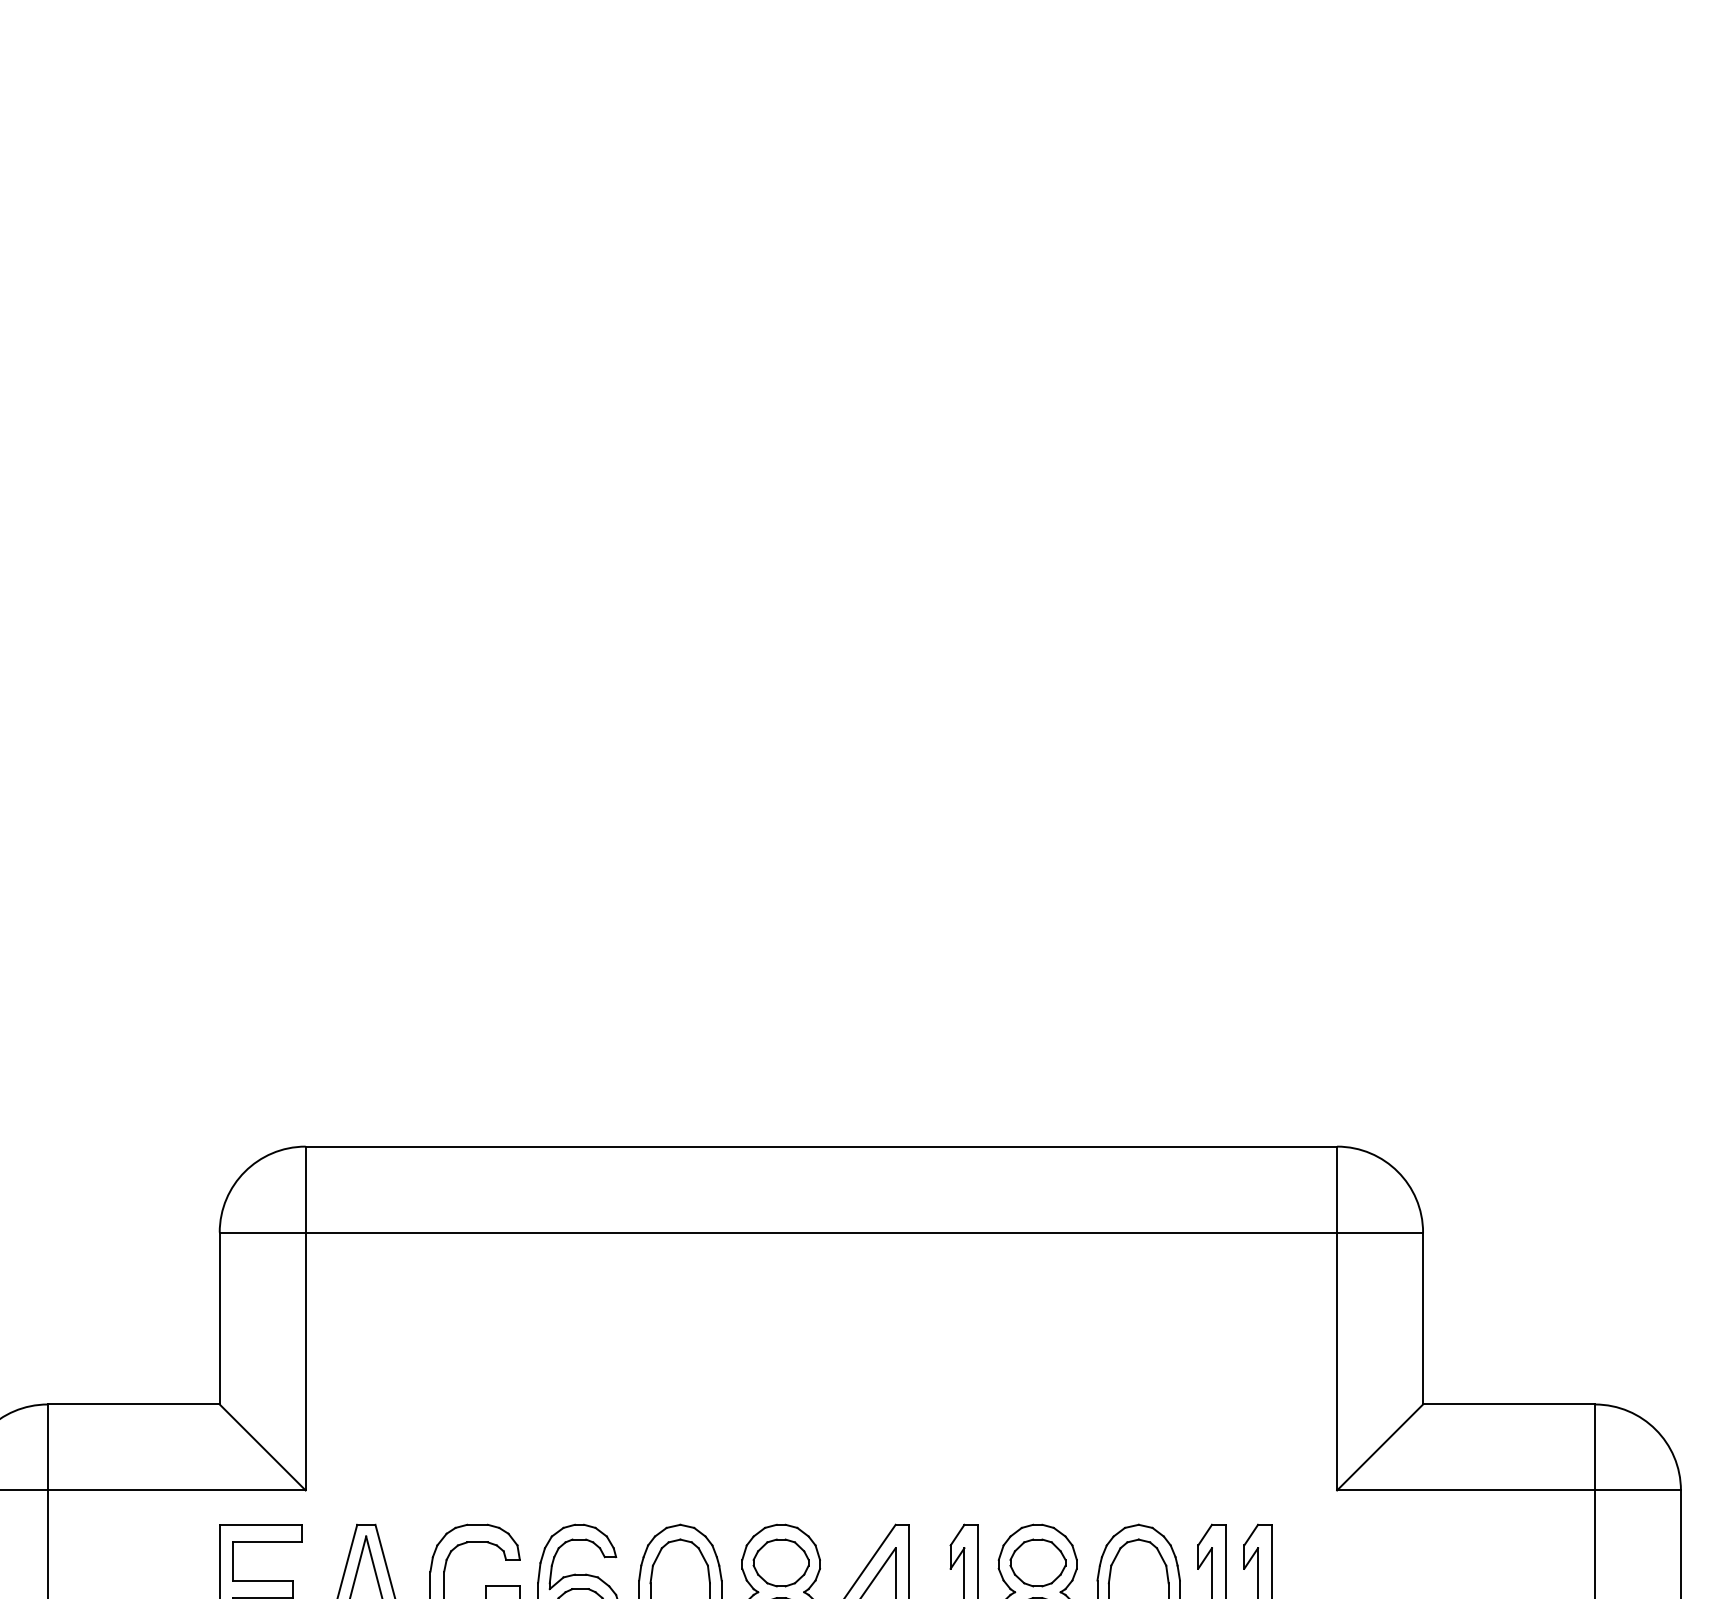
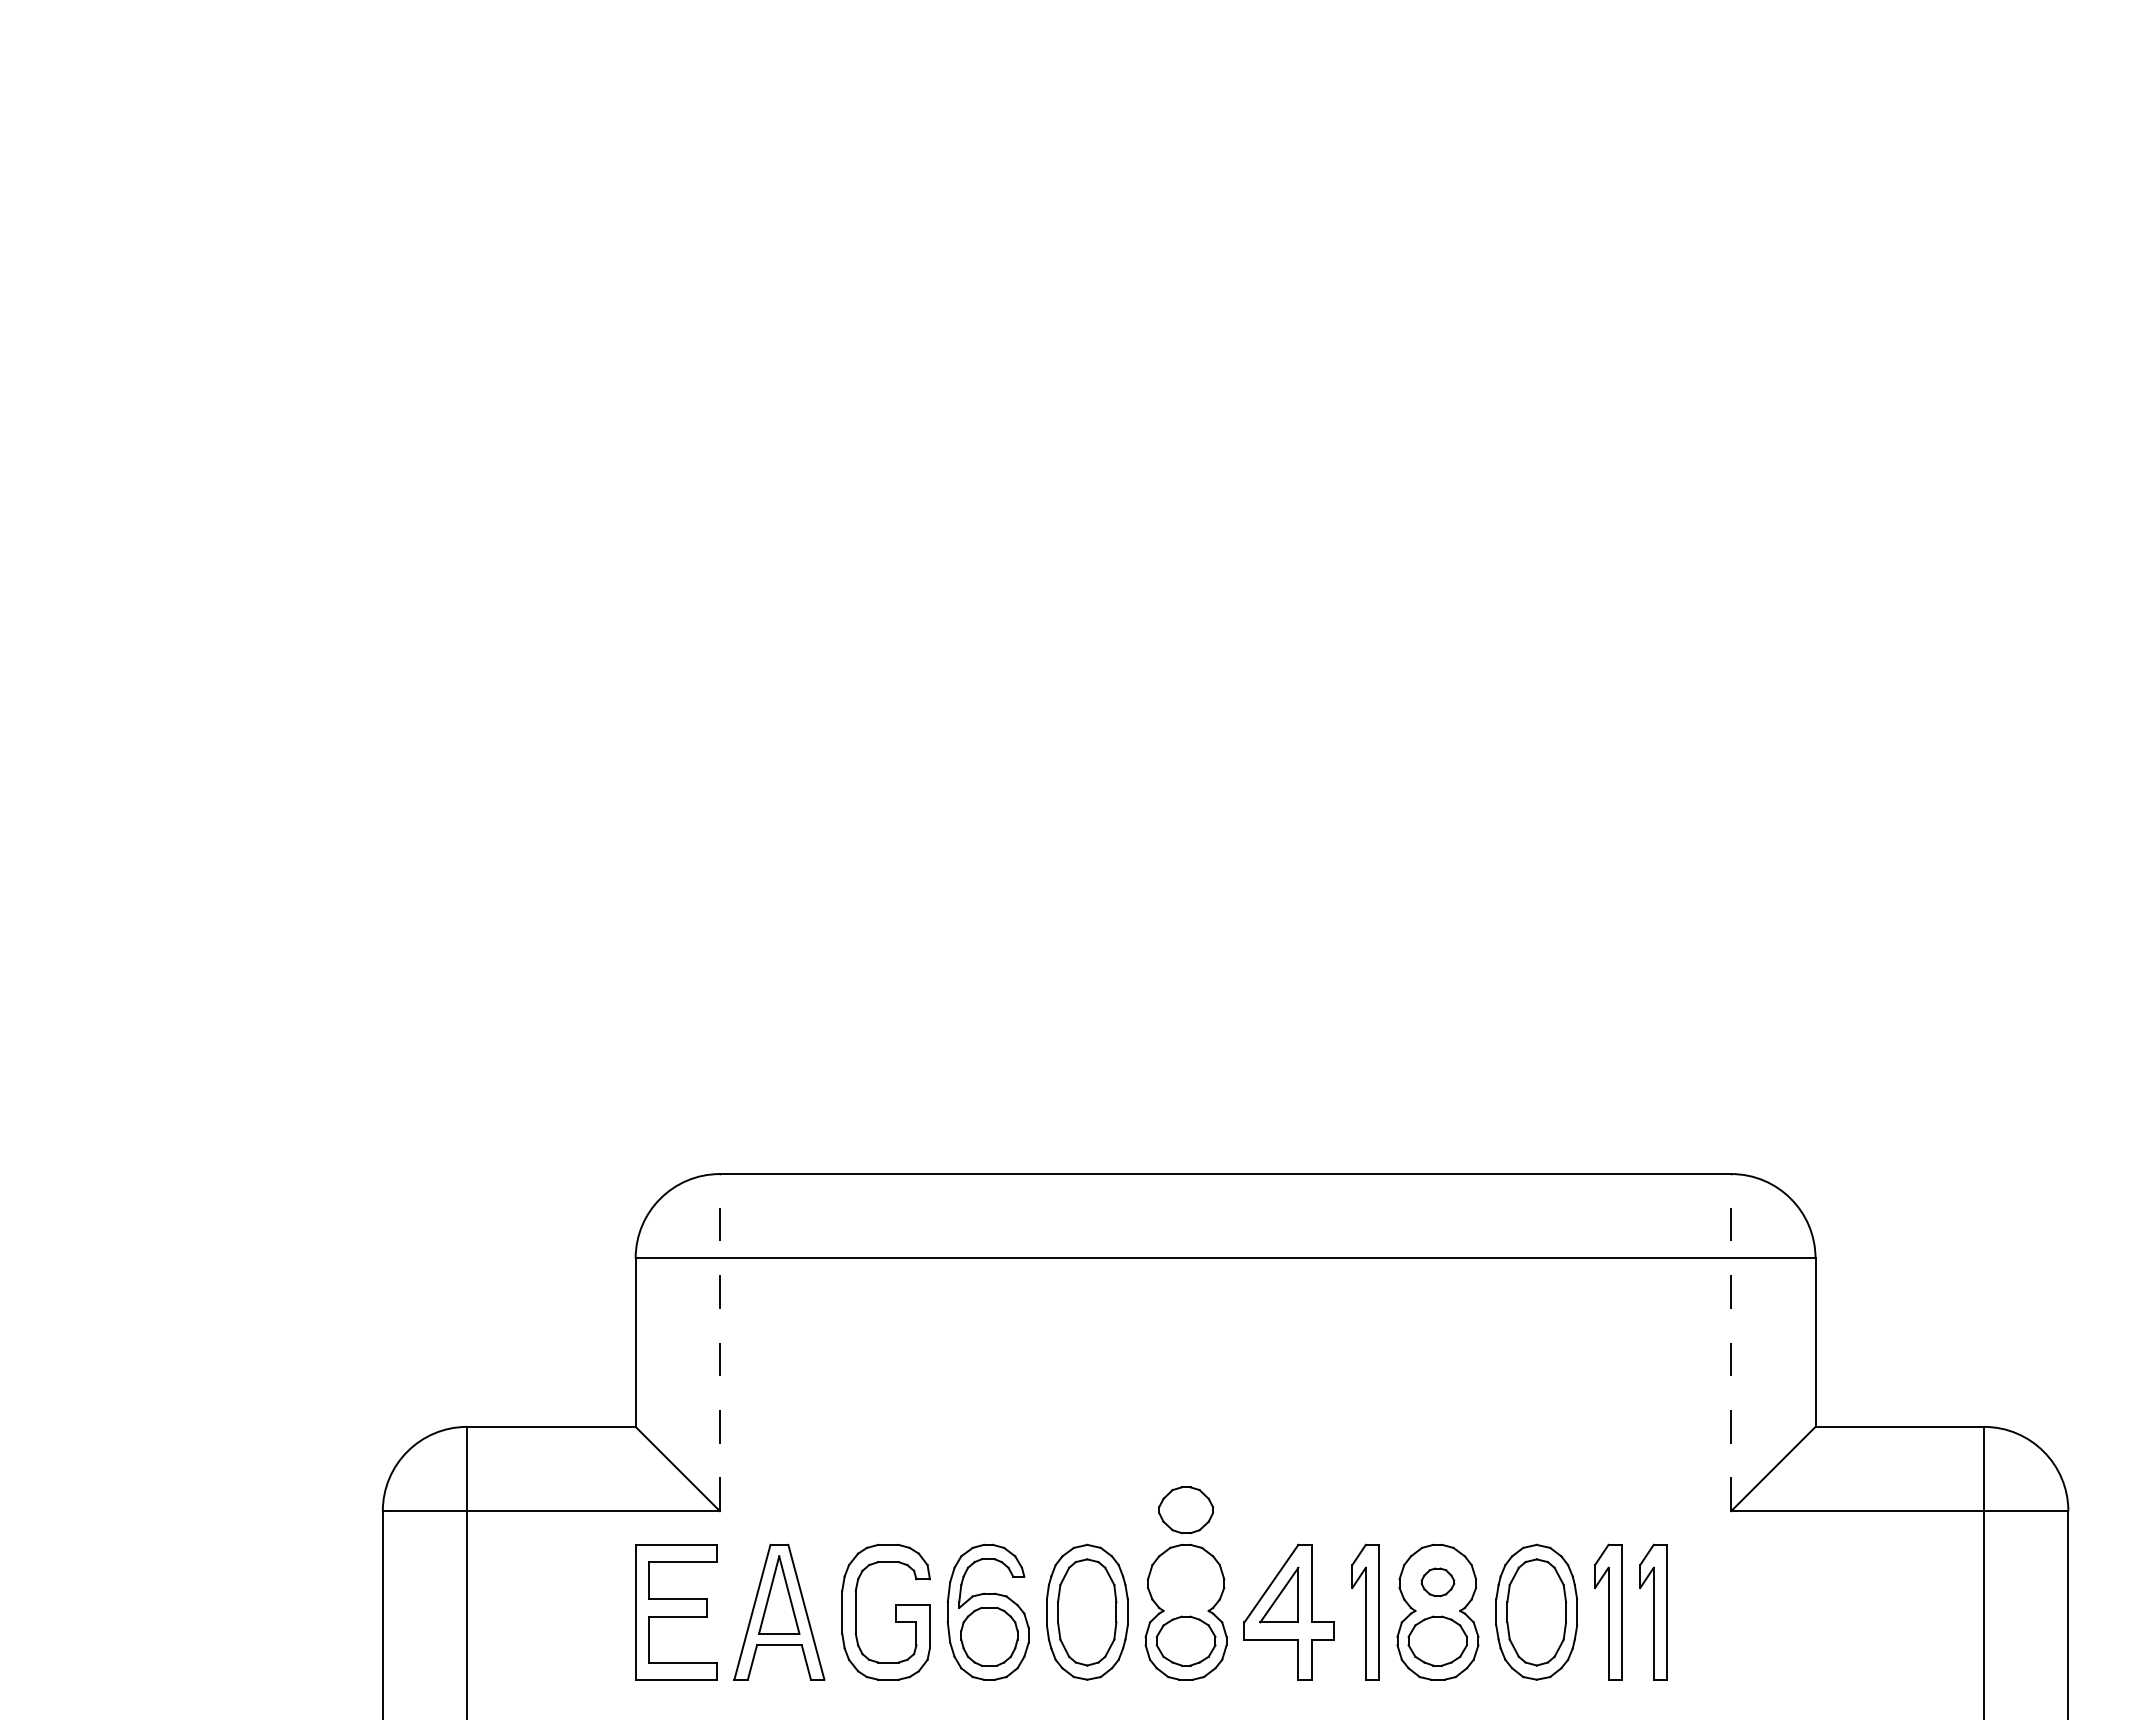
line: (305, 1318) -> (719, 1342), solid -> dashed
line: (1337, 1318) -> (1731, 1342), solid -> dashed
part: (781, 1563) -> (1186, 1510), moved
part: (1037, 1563) -> (1437, 1582), size x0.6

